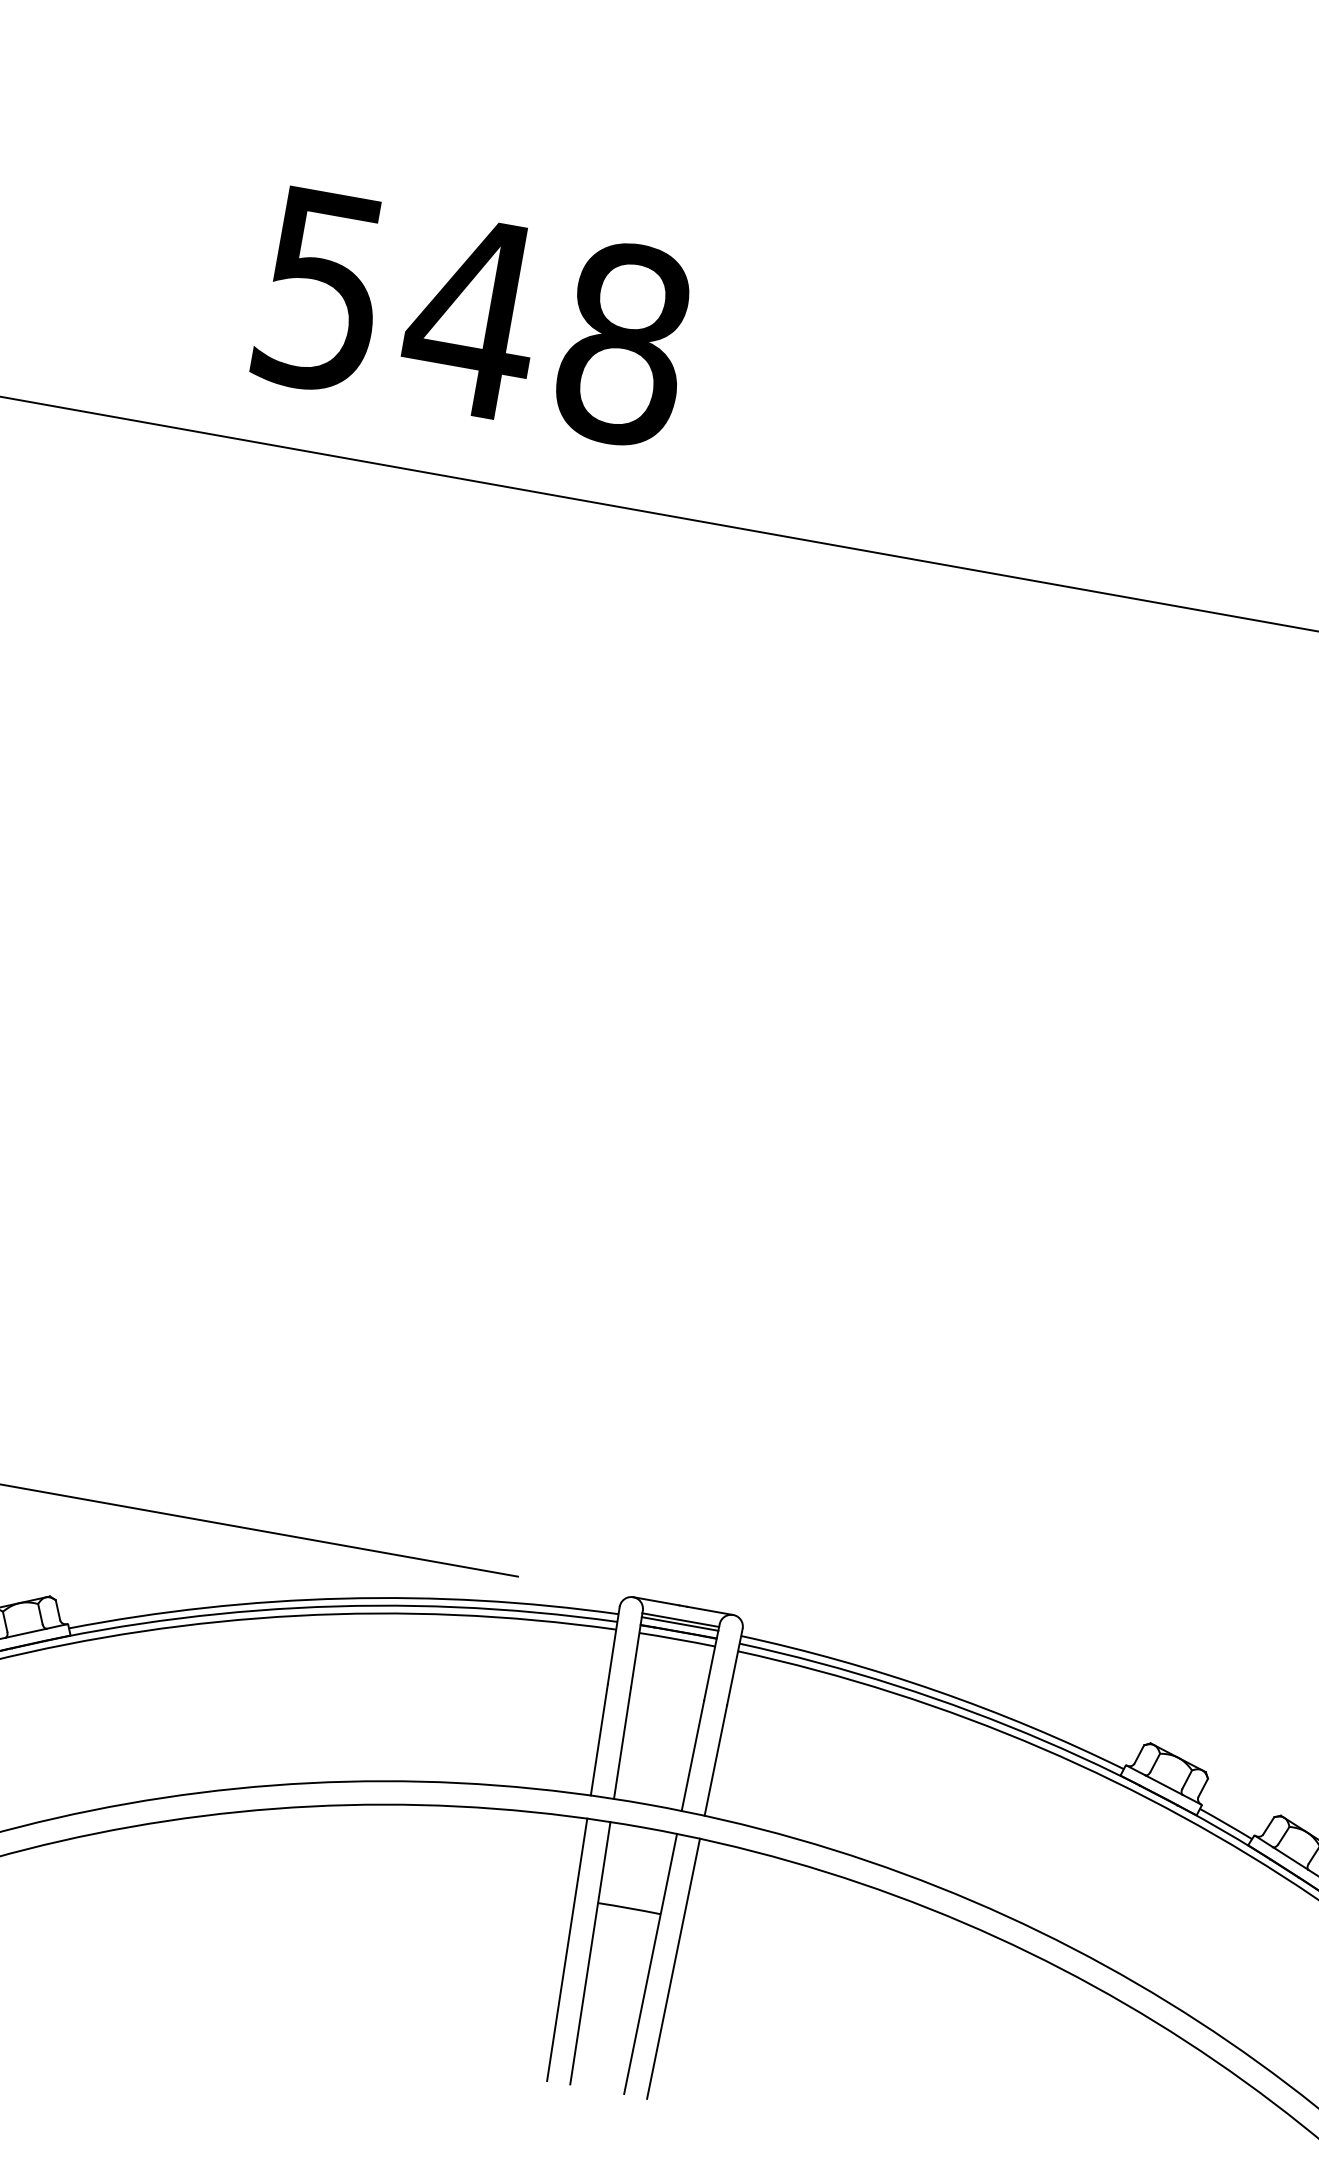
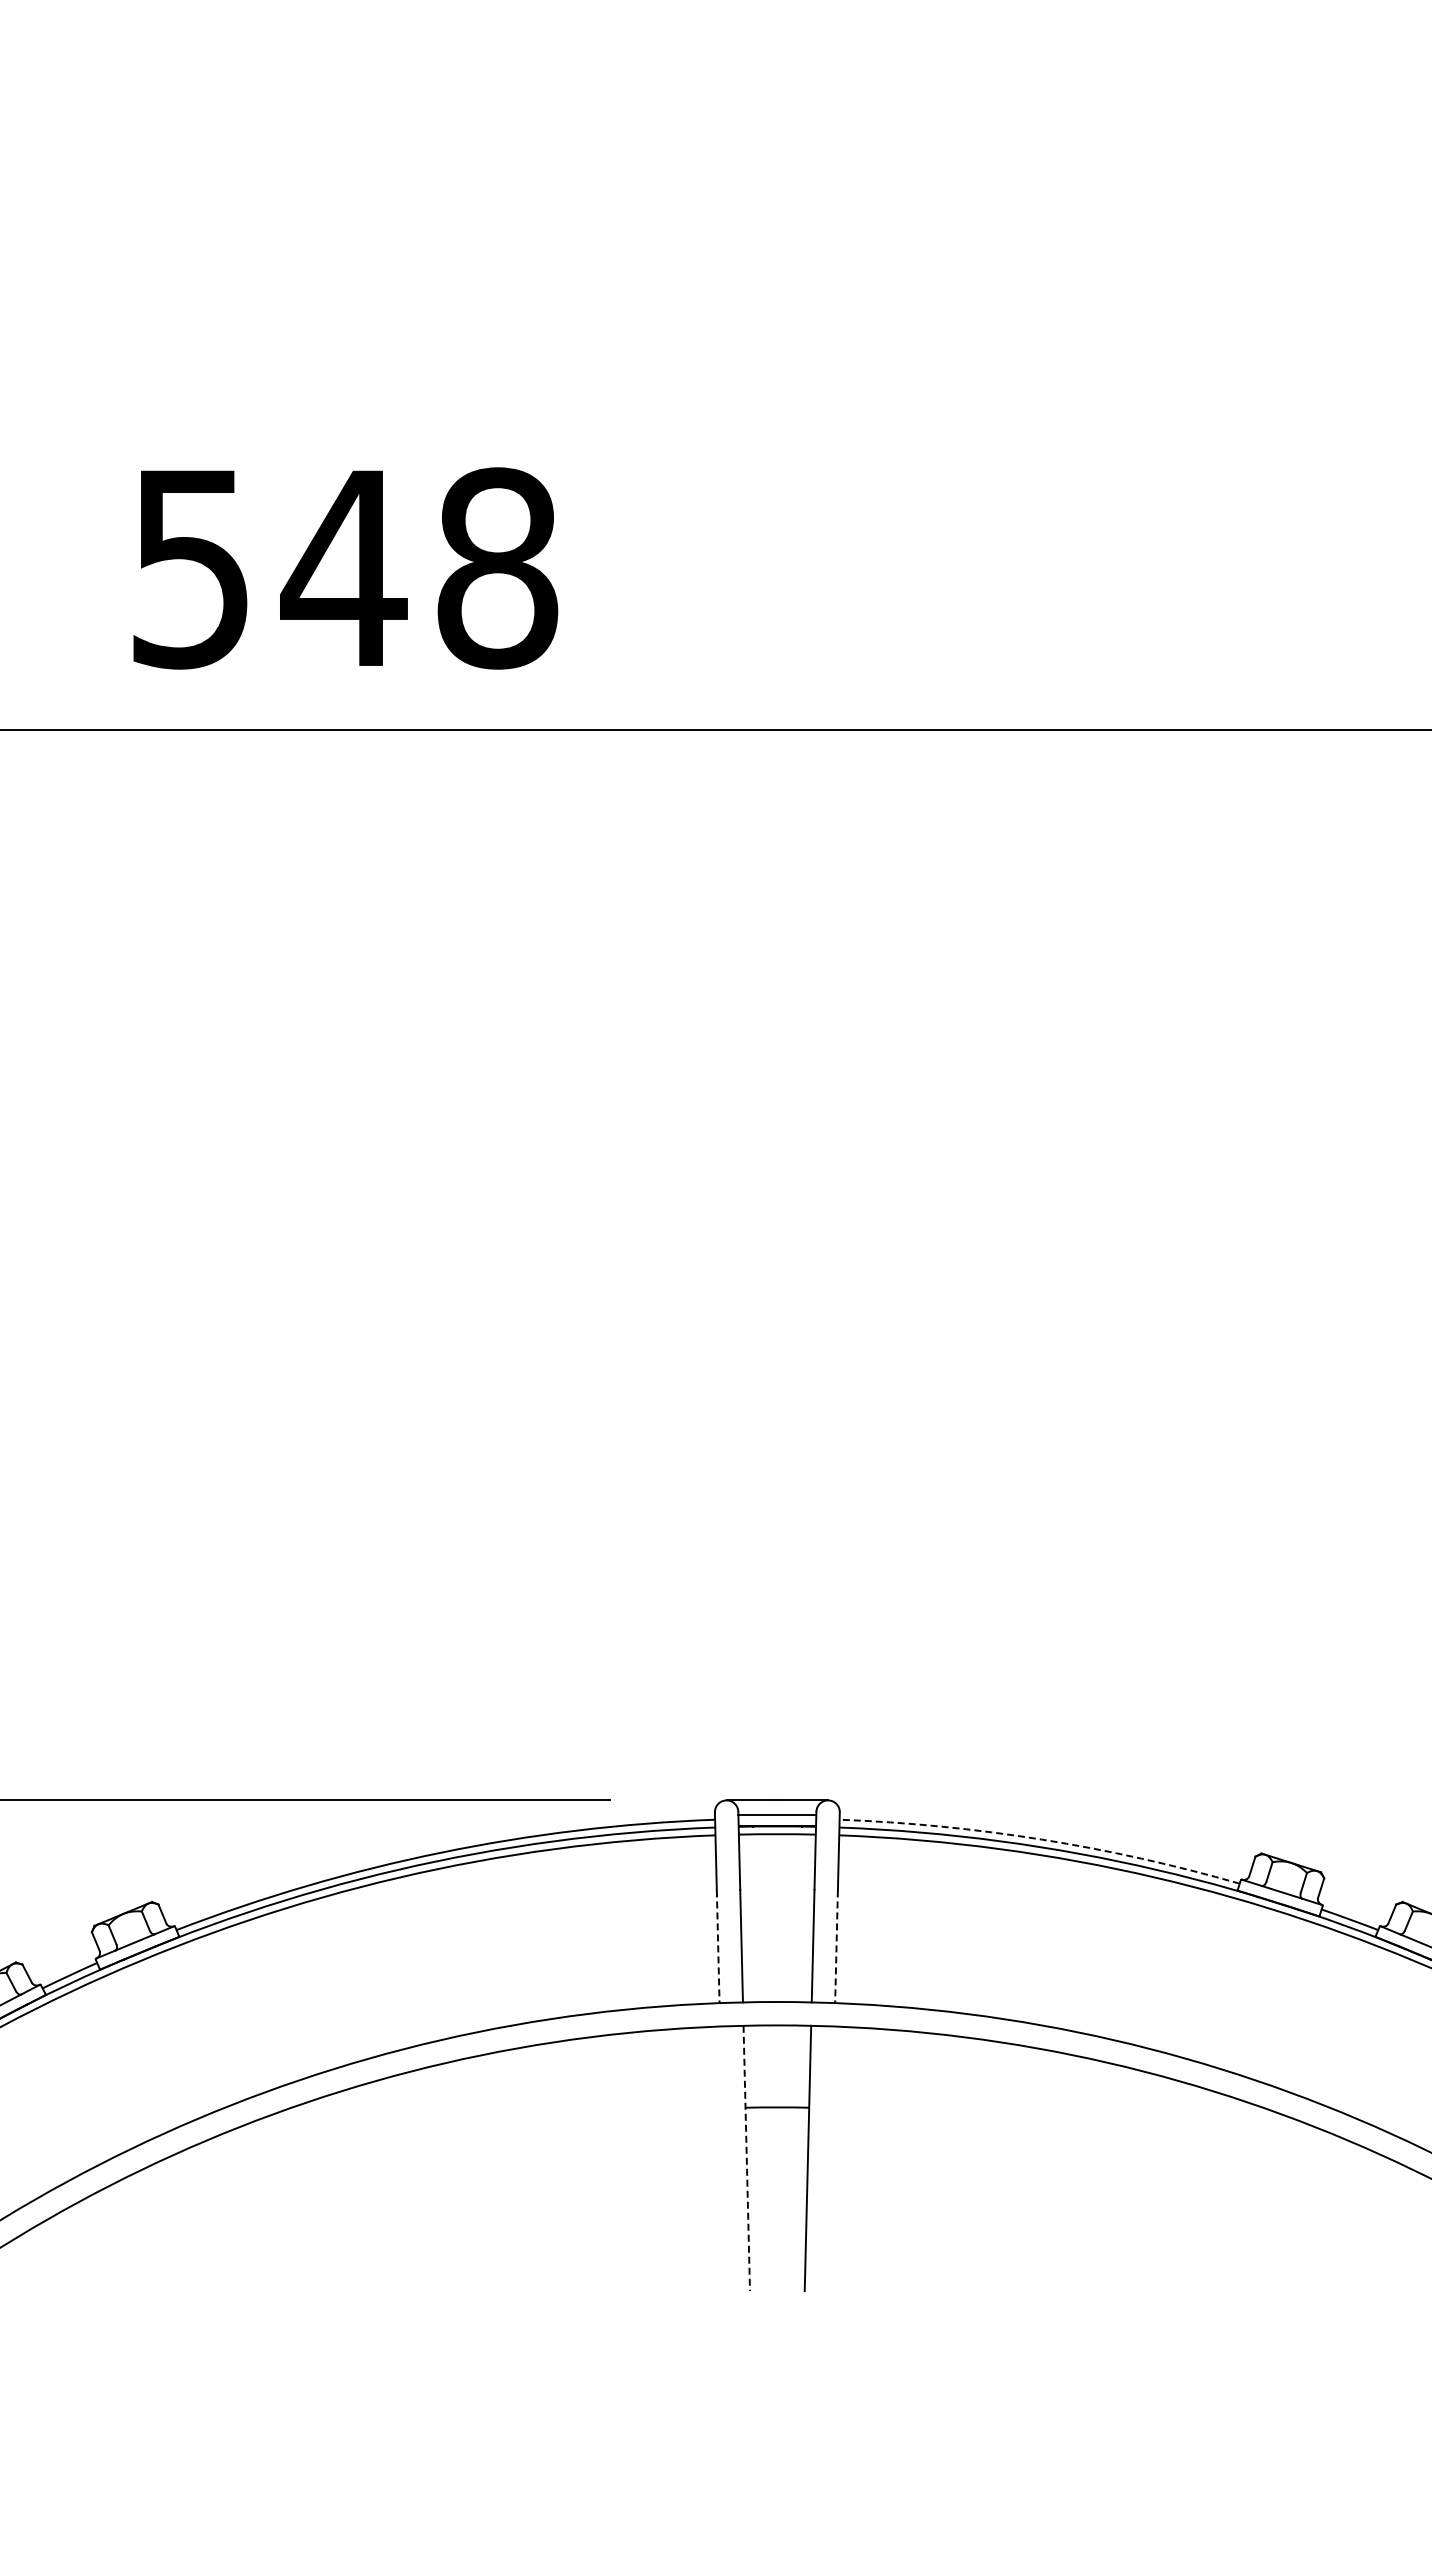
line: (680, 1623) -> (777, 1818), removed
arc: (936, 1690) -> (1041, 1839), solid -> dashed
line: (599, 1740) -> (718, 1947), solid -> dashed
line: (715, 1761) -> (836, 1947), solid -> dashed
line: (567, 1949) -> (723, 2158), removed
line: (590, 1953) -> (746, 2158), solid -> dashed
line: (673, 1968) -> (831, 2158), removed

